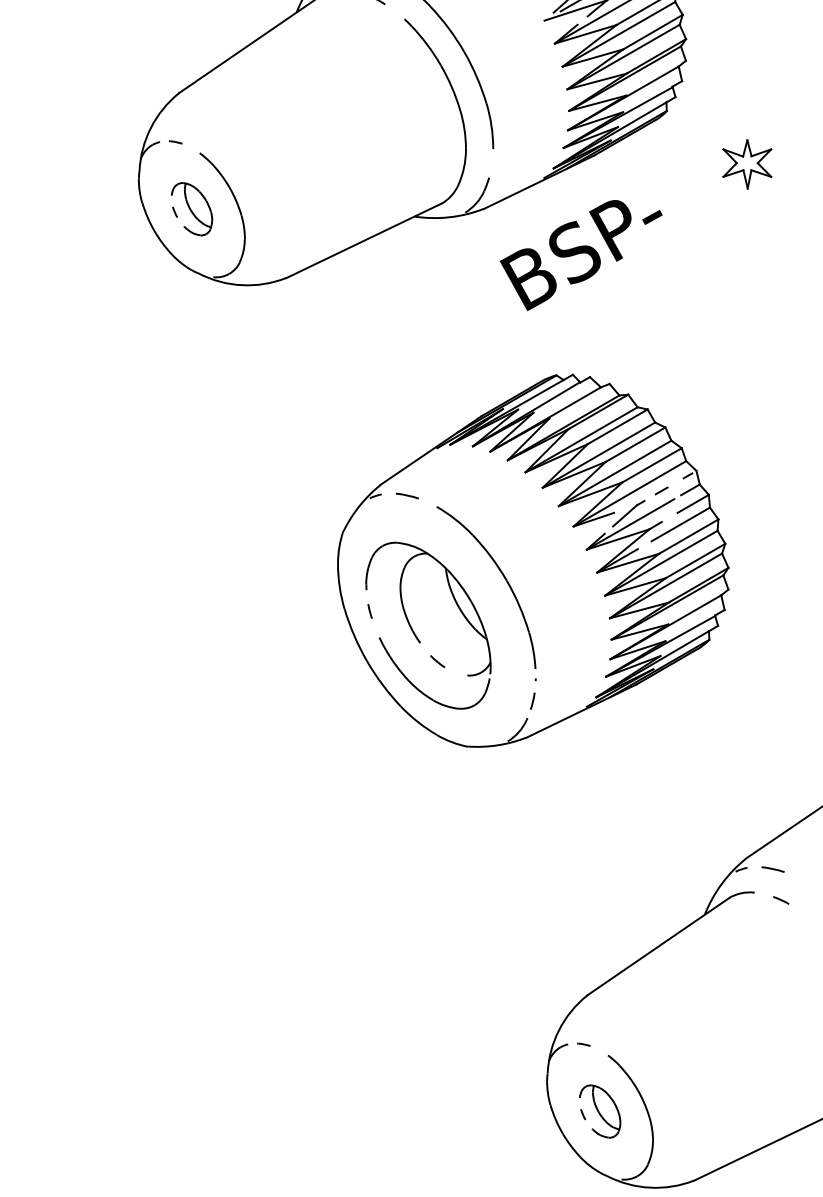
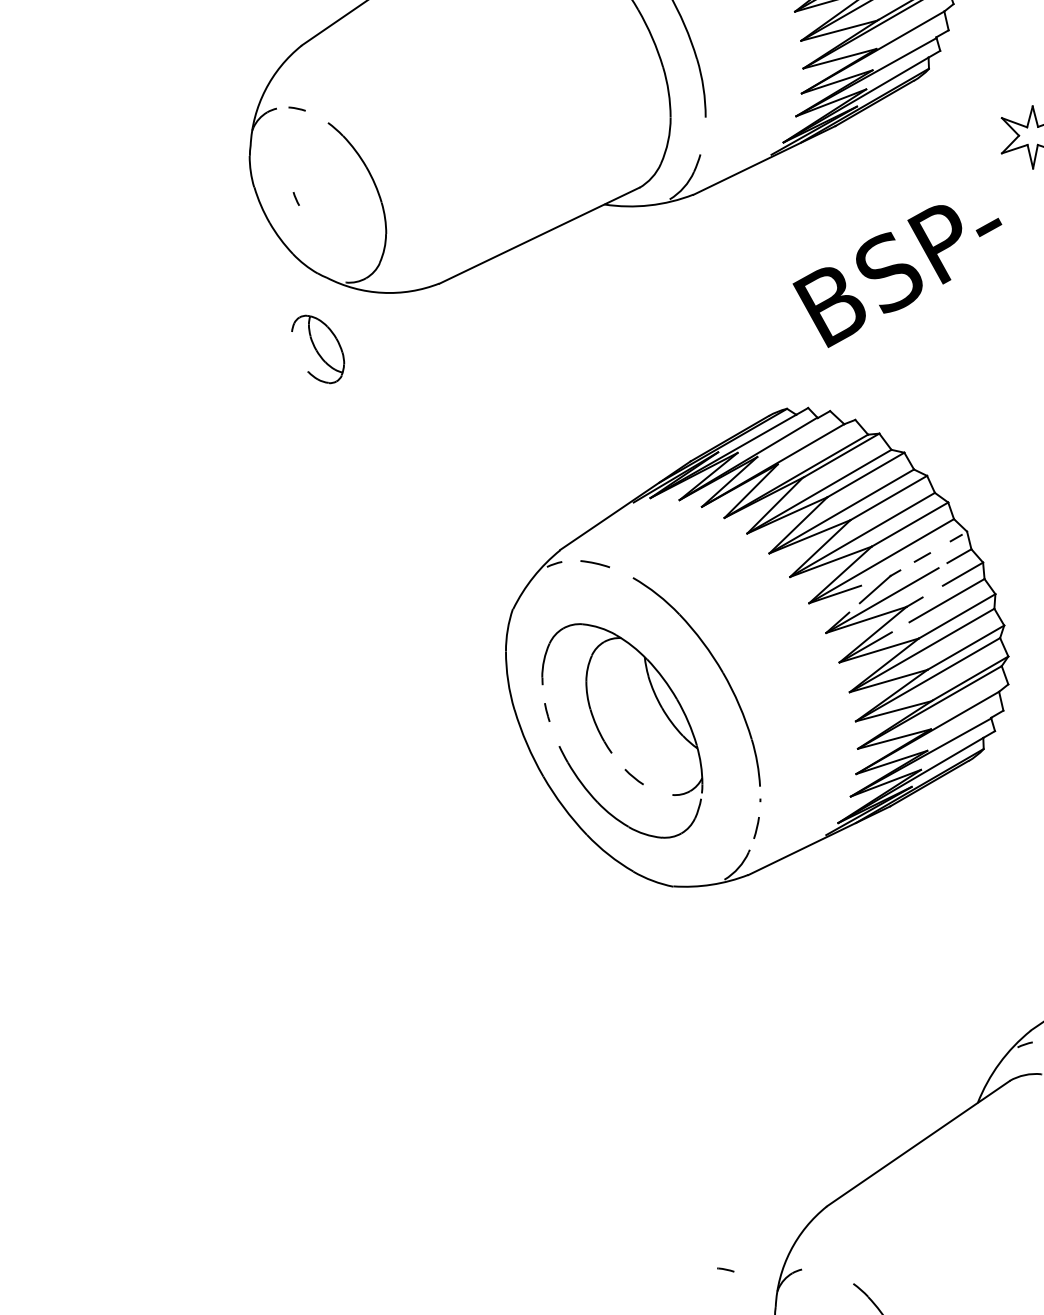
part: (192, 209) -> (318, 349), moved
text: (580, 255) -> (896, 276), moved
line: (583, 1044) -> (725, 1269), moved

